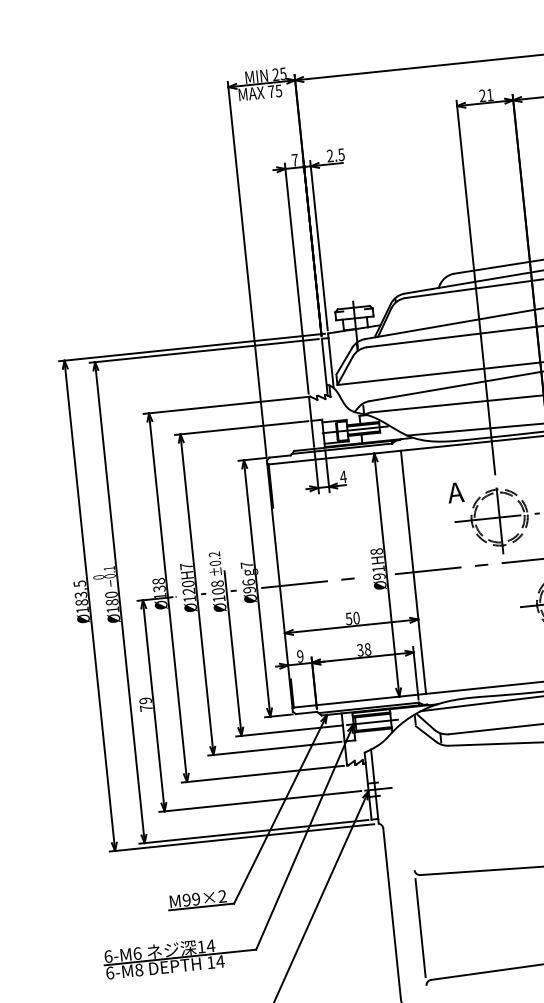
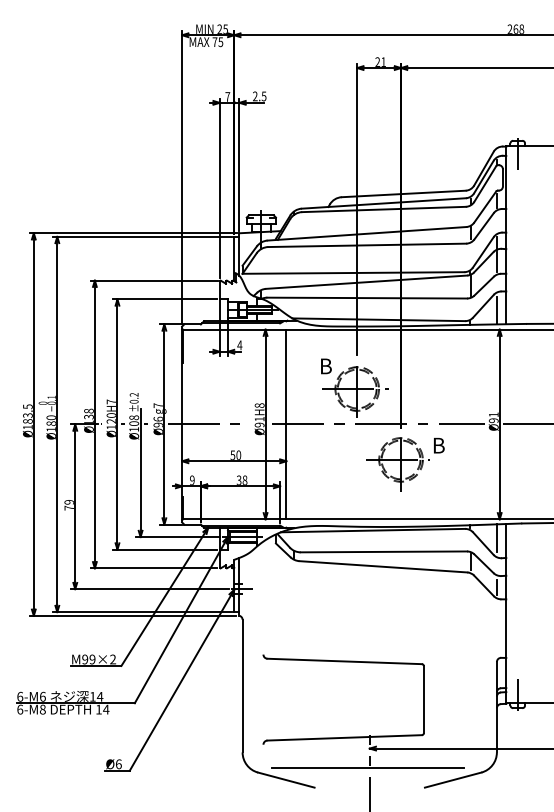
text: (455, 492) -> (325, 366), A -> B
line: (420, 927) -> (263, 699), removed

